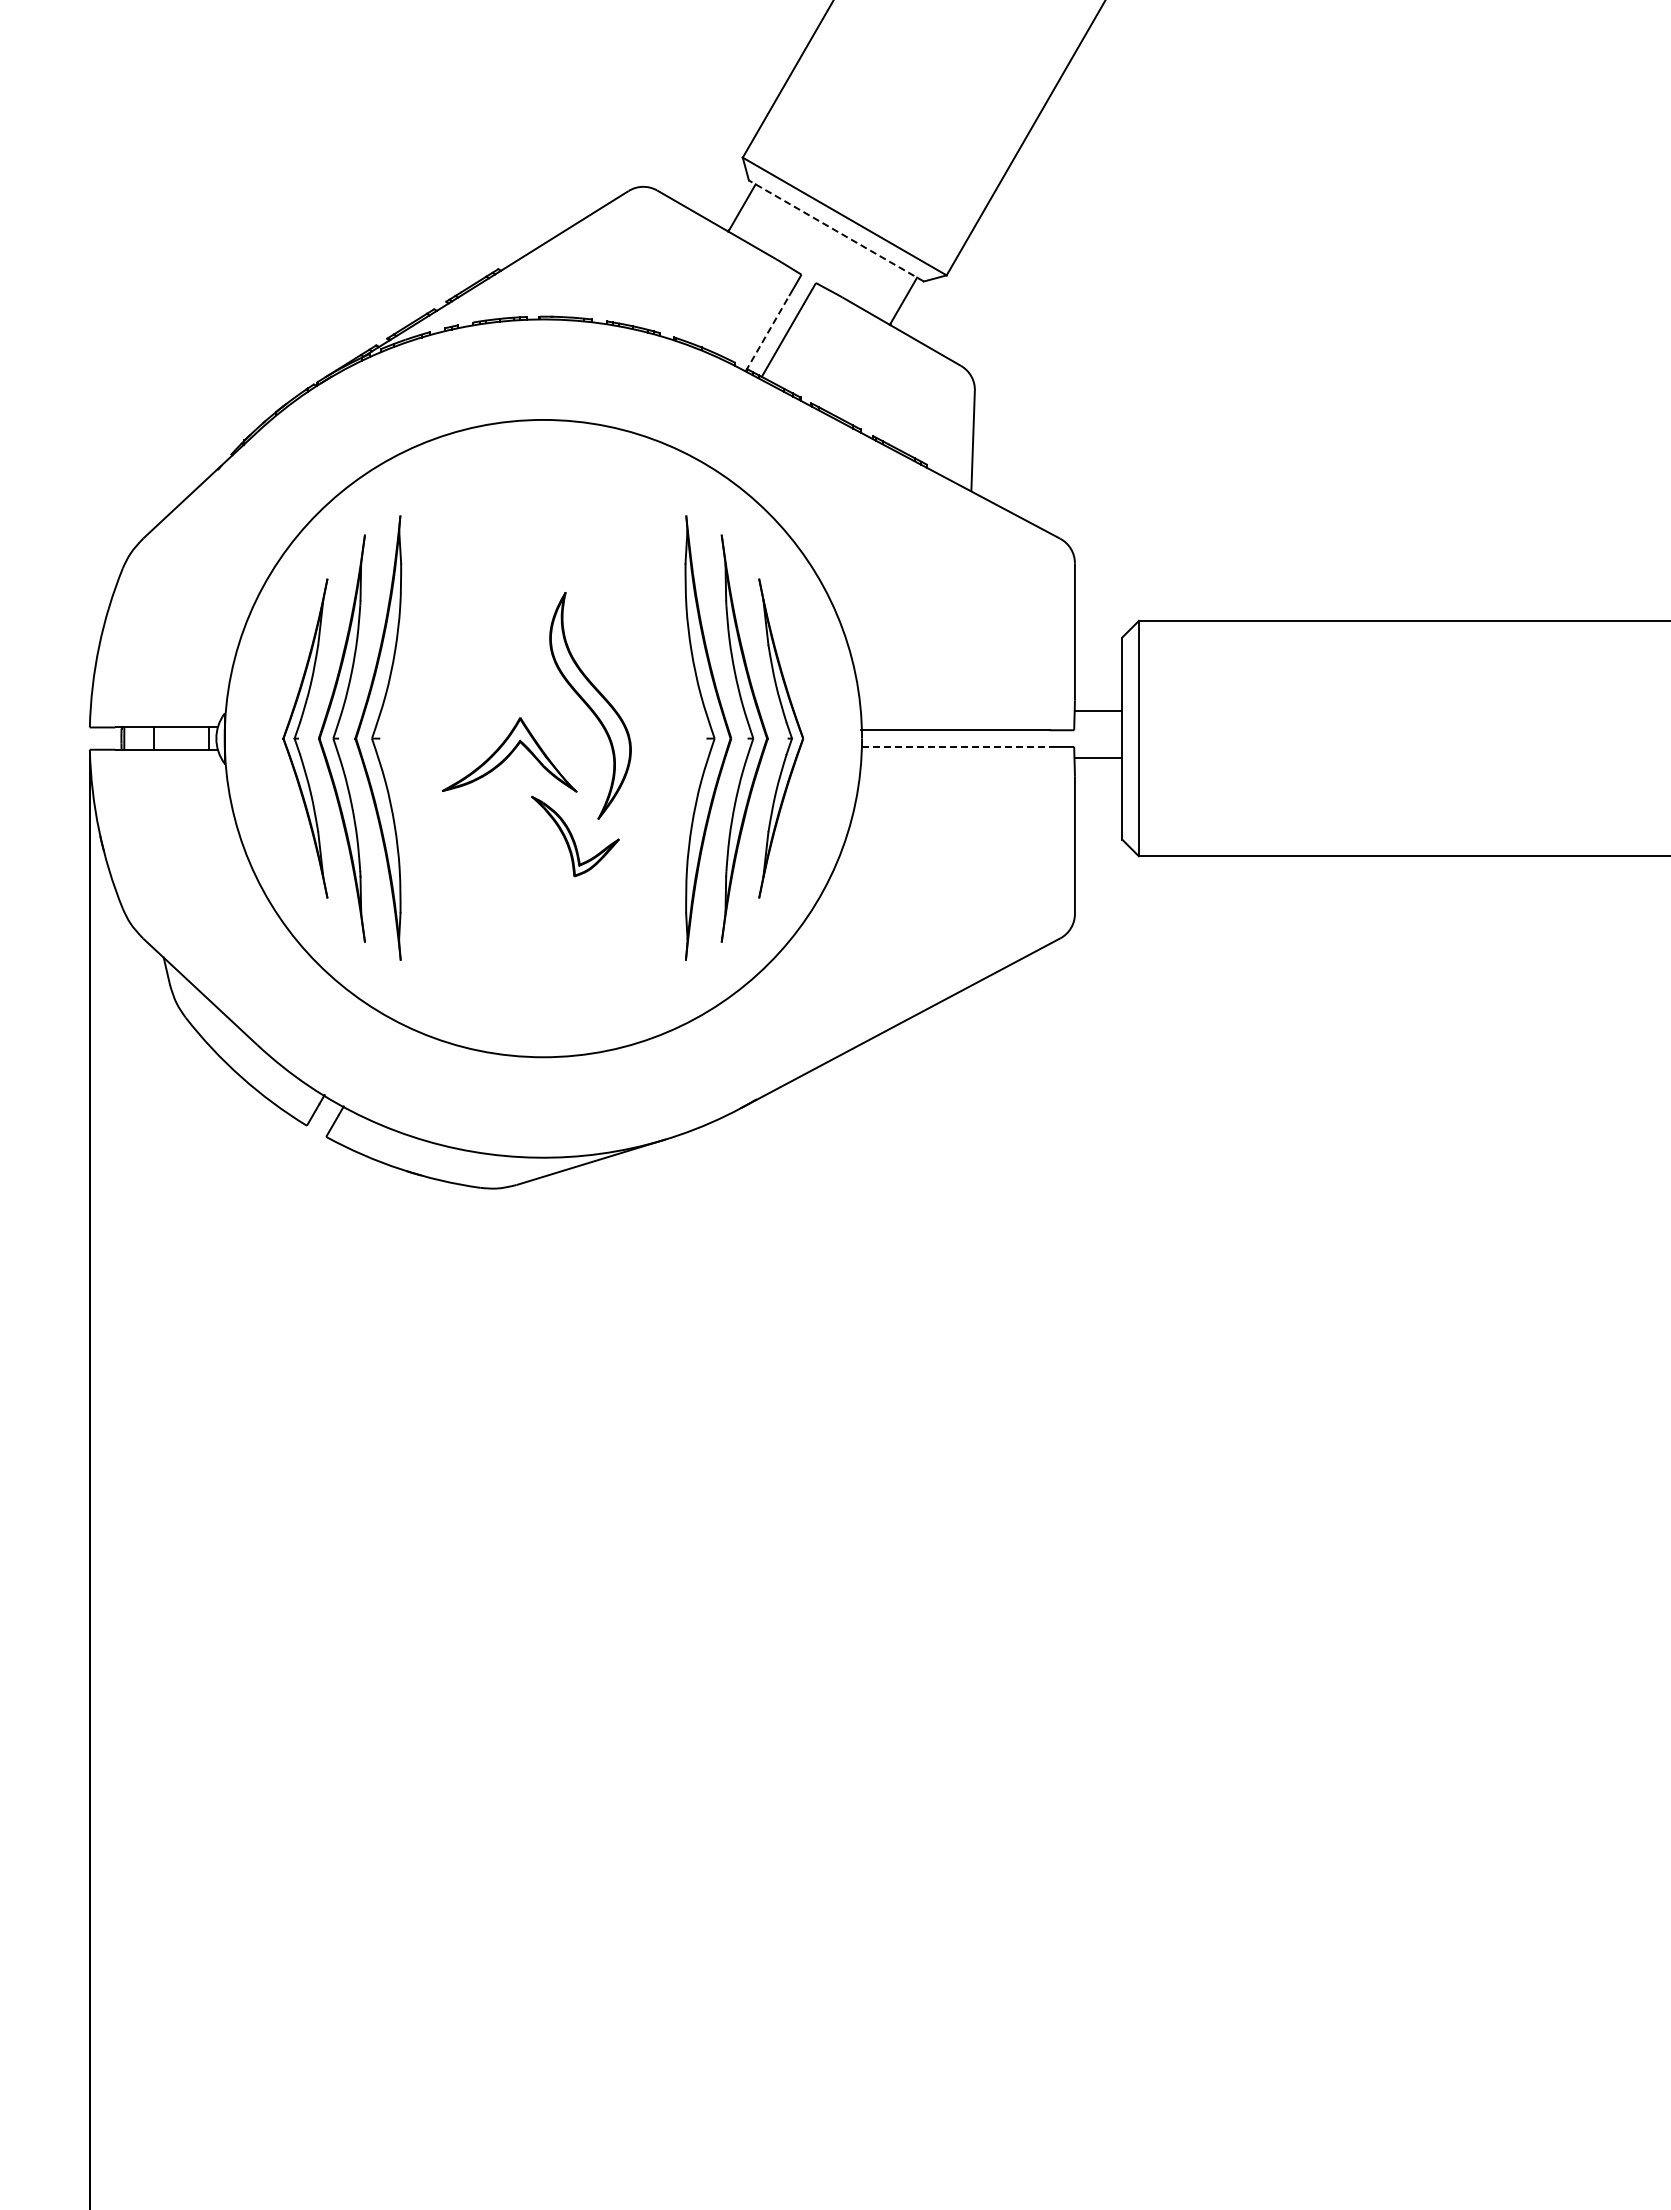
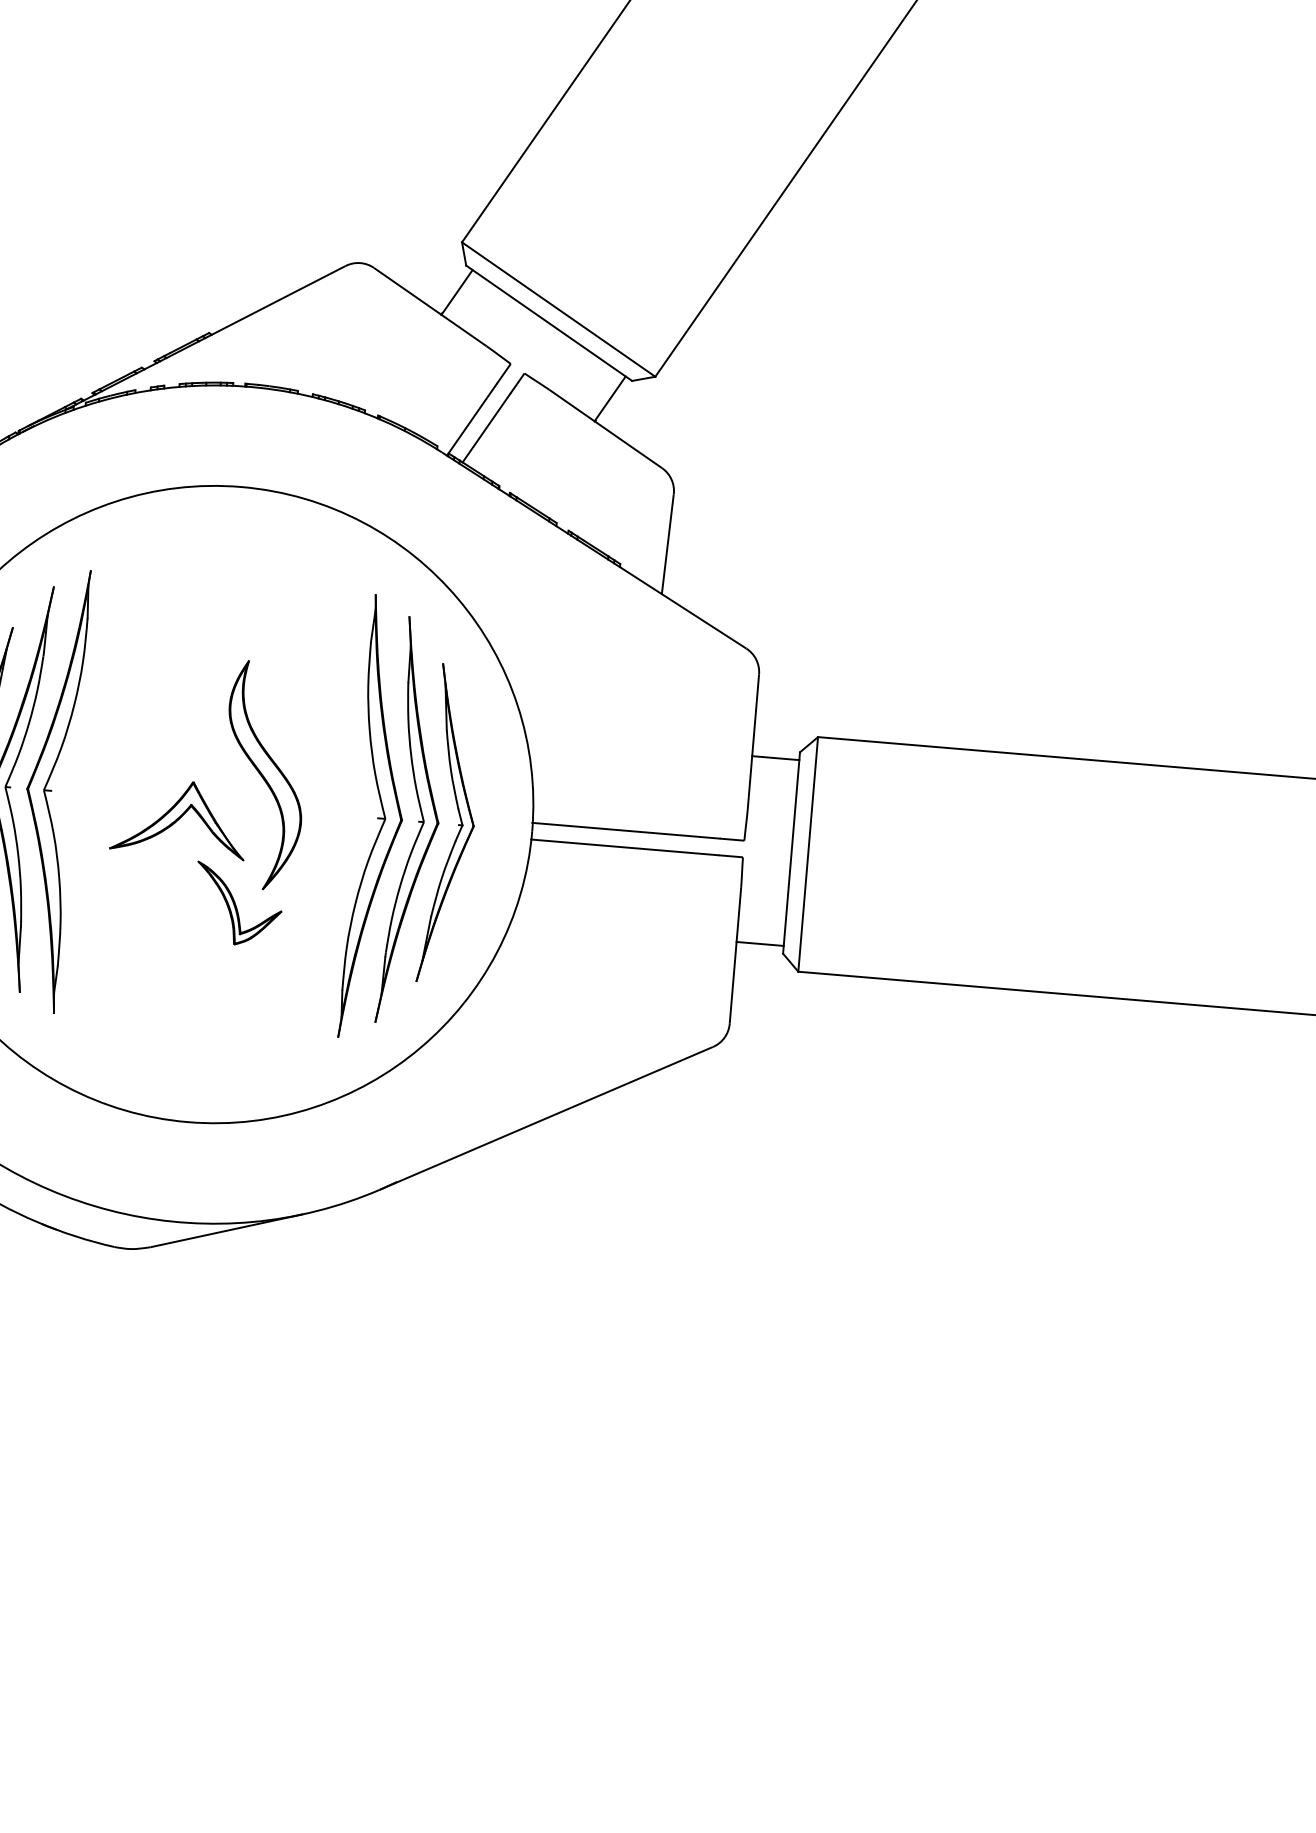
line: (835, 230) -> (548, 322), dashed -> solid
line: (767, 333) -> (471, 419), dashed -> solid
line: (1098, 711) -> (775, 758), moved
line: (955, 746) -> (624, 846), dashed -> solid
line: (1098, 757) -> (760, 943), moved

